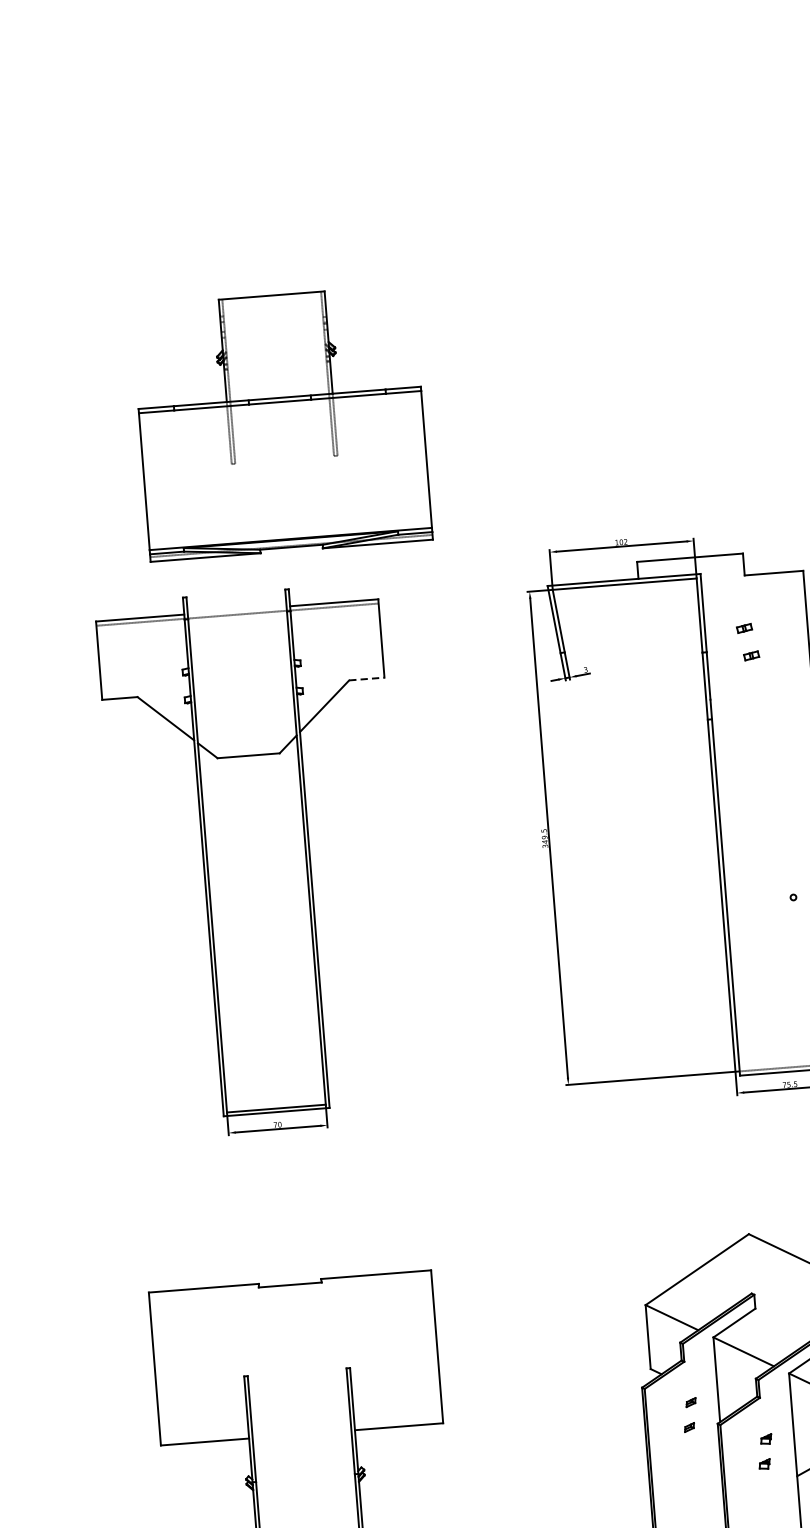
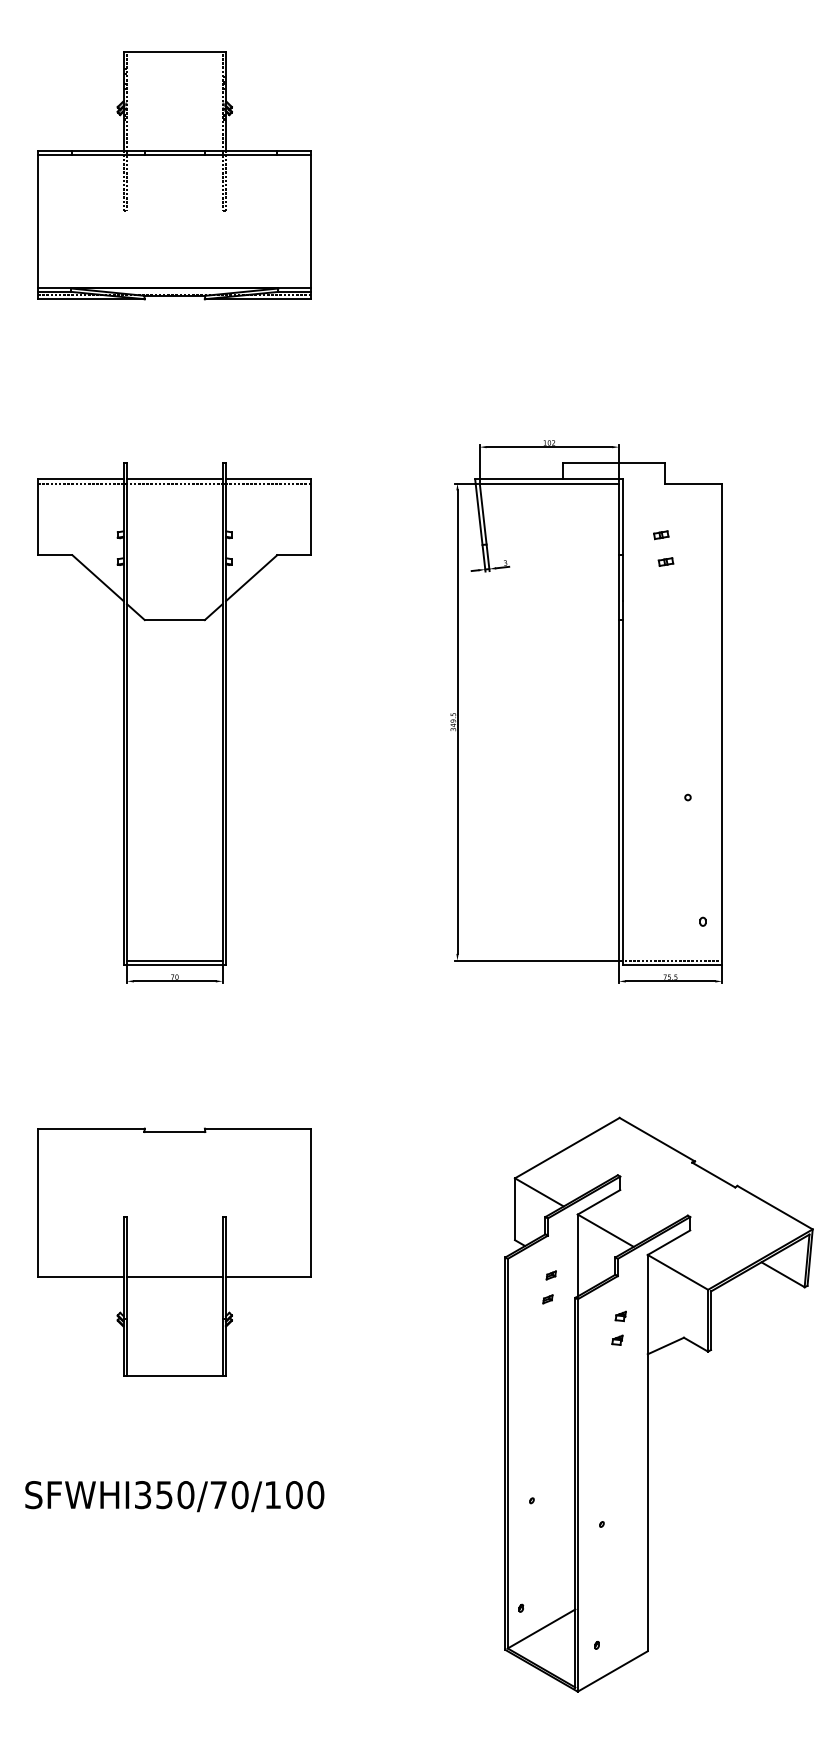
part: (281, 422) -> (174, 175), moved
line: (236, 610) -> (174, 479), added
line: (367, 679) -> (294, 555), dashed -> solid
line: (301, 1434) -> (174, 1276), added

